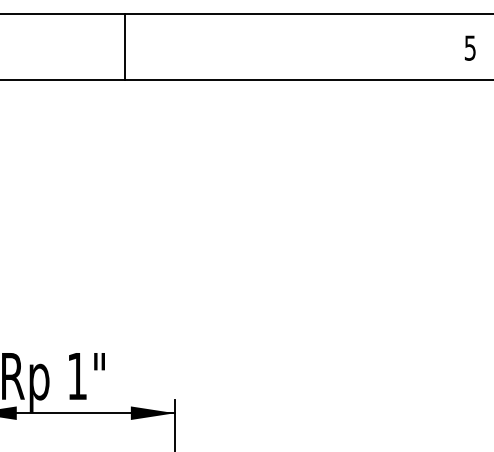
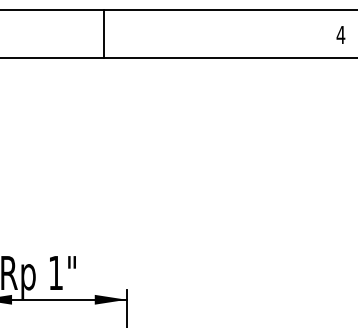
line: (124, 46) -> (103, 33), moved
text: (469, 48) -> (340, 35), 5 -> 4

